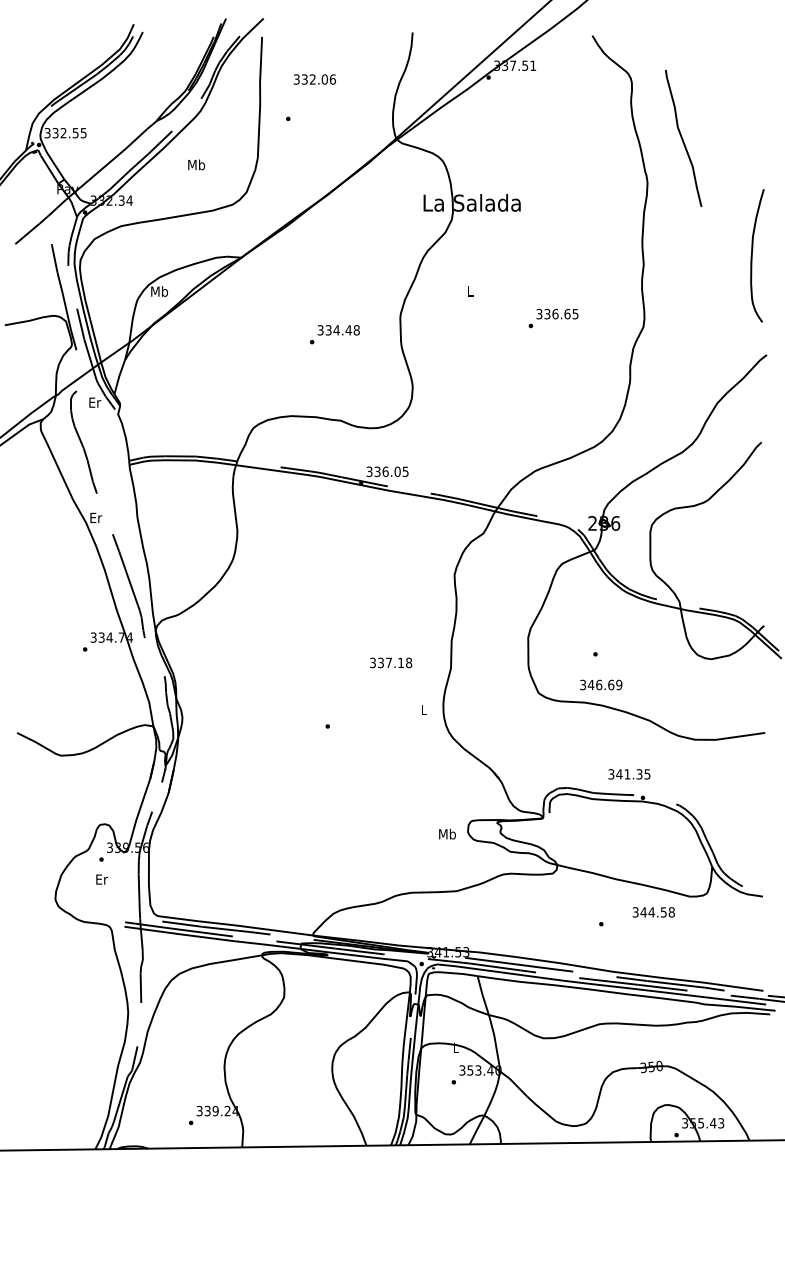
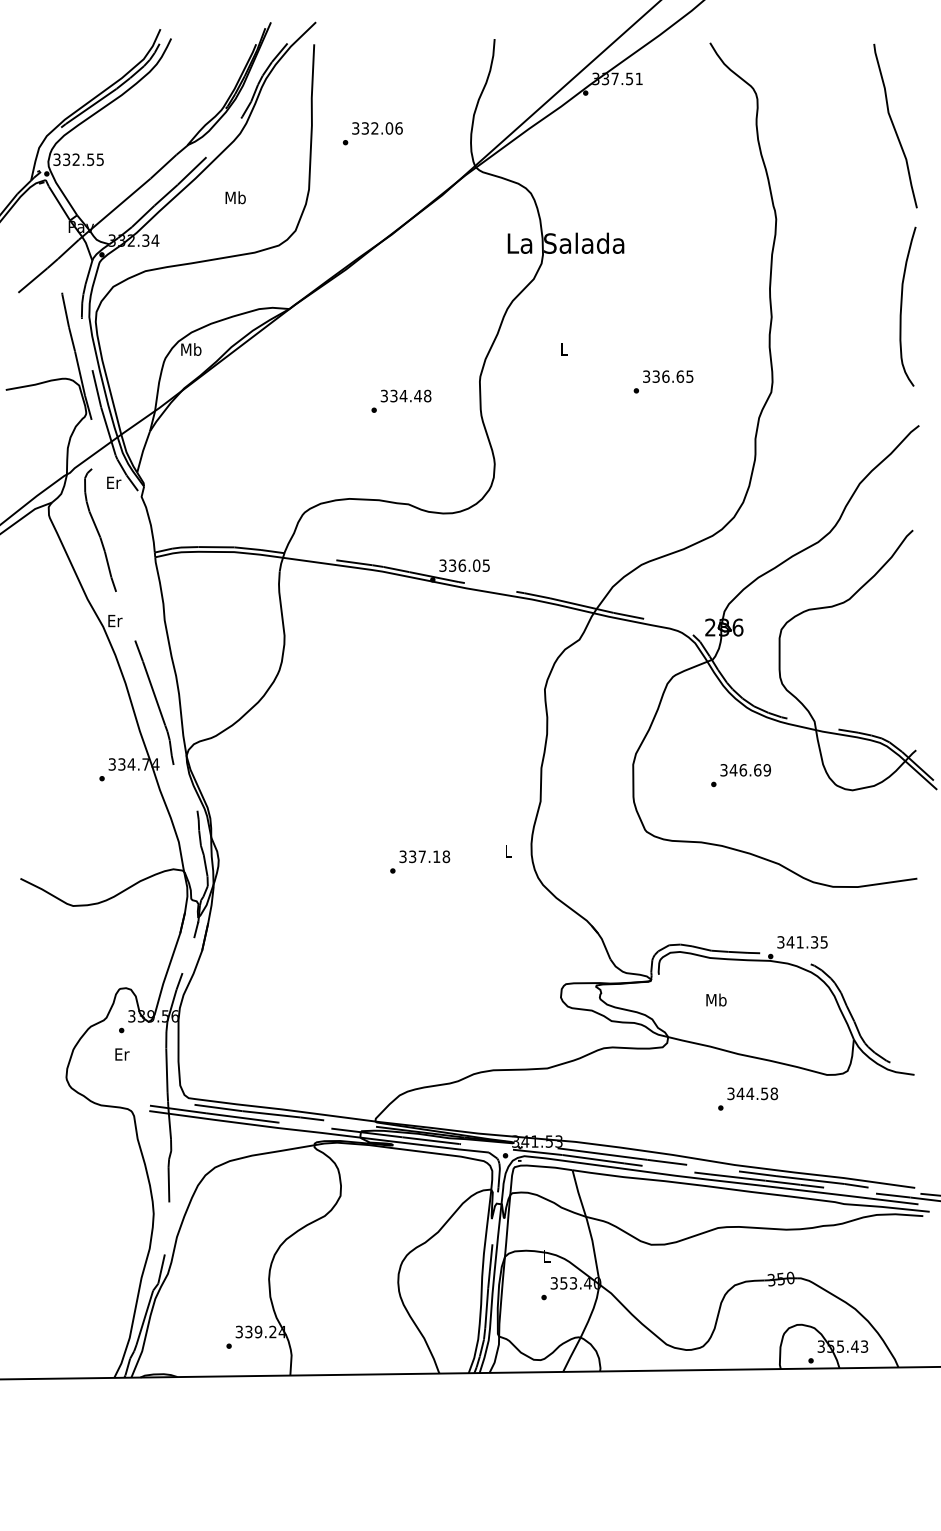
text: (314, 79) -> (377, 128), moved
curve: (682, 137) -> (894, 125), moved
text: (390, 662) -> (424, 856), moved
text: (601, 685) -> (745, 770), moved
text: (629, 774) -> (802, 942), moved
text: (447, 833) -> (716, 999), moved
text: (653, 912) -> (752, 1093), moved

